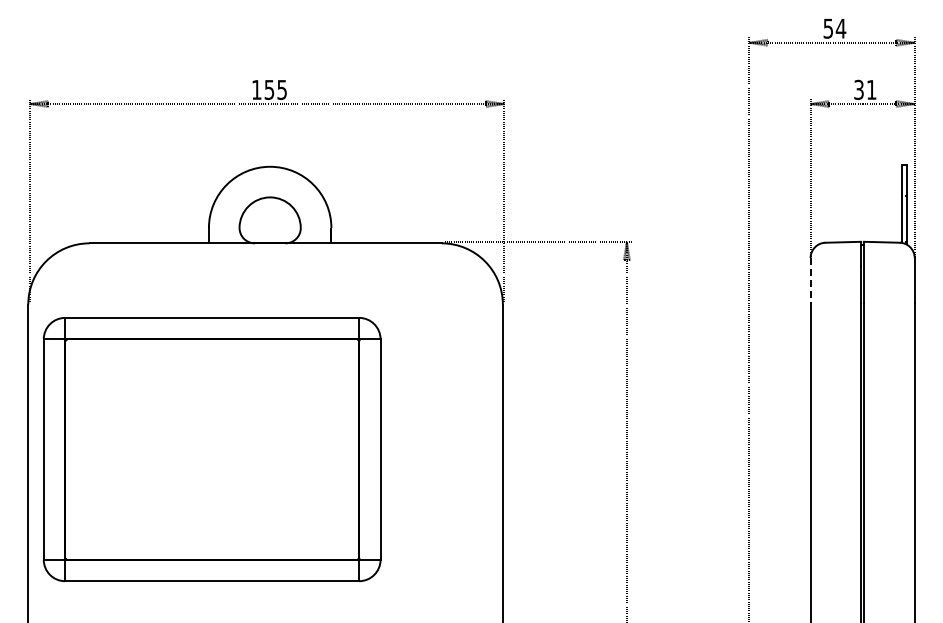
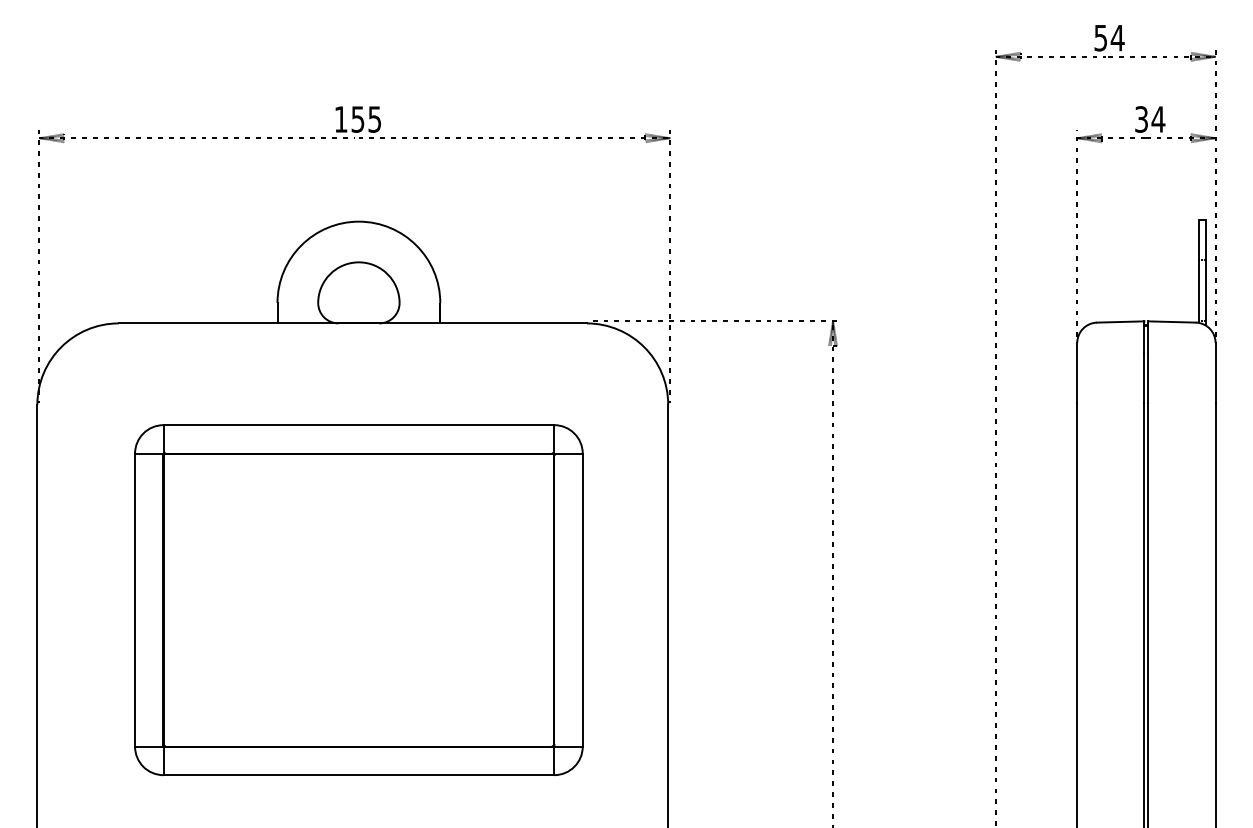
text: (871, 89) -> (1158, 118), 31 -> 34
line: (810, 280) -> (1077, 372), dashed -> solid
part: (211, 449) -> (358, 600), moved

